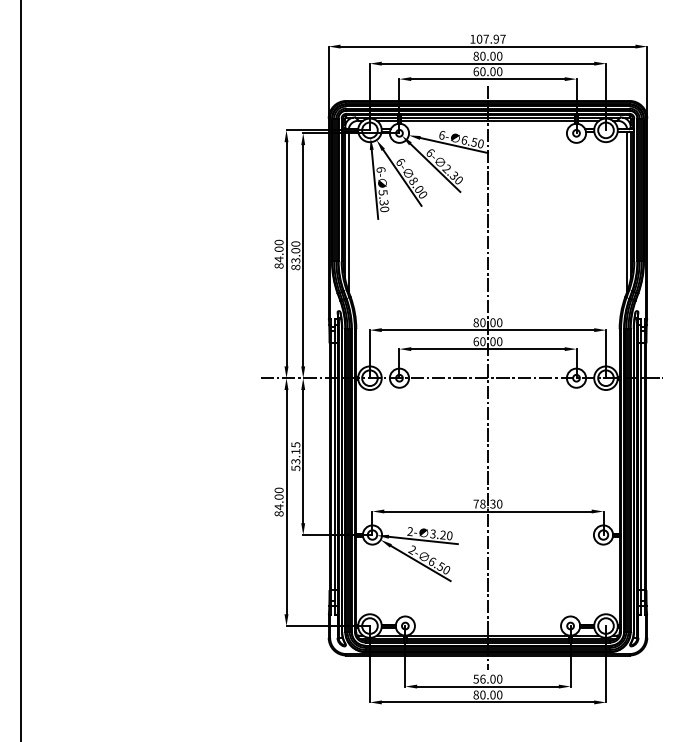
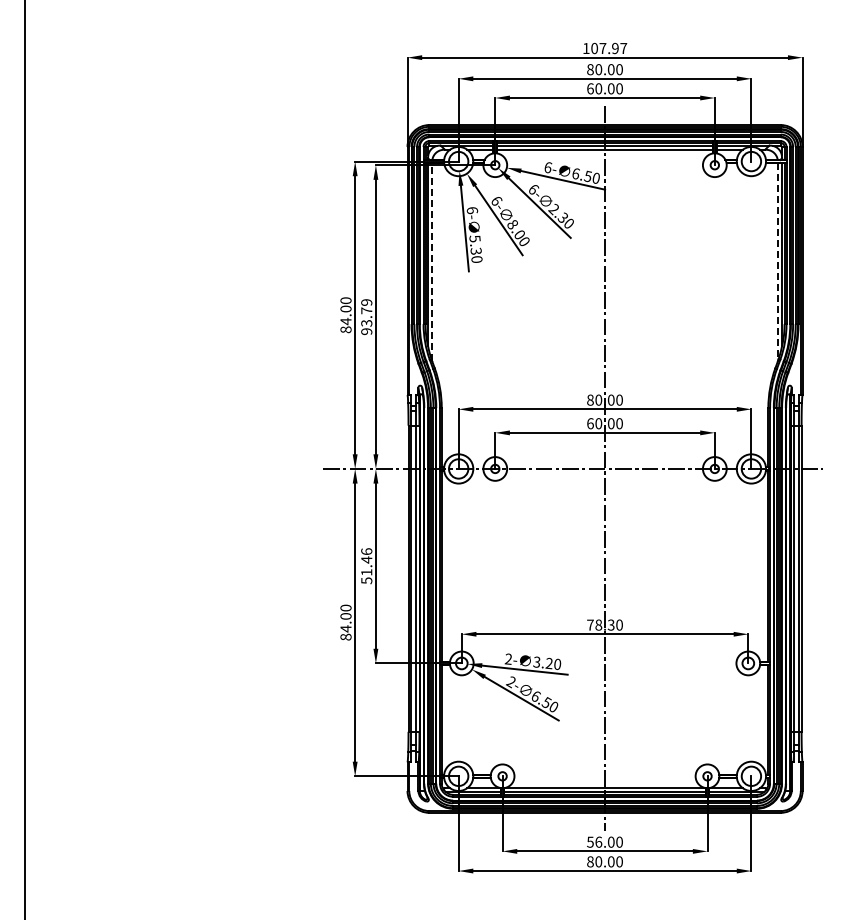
line: (348, 210) -> (432, 261), solid -> dashed
line: (627, 211) -> (777, 262), solid -> dashed
text: (295, 256) -> (366, 317), 83.00 -> 93.79
text: (295, 452) -> (366, 561), 53.15 -> 51.46

